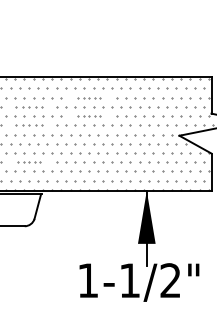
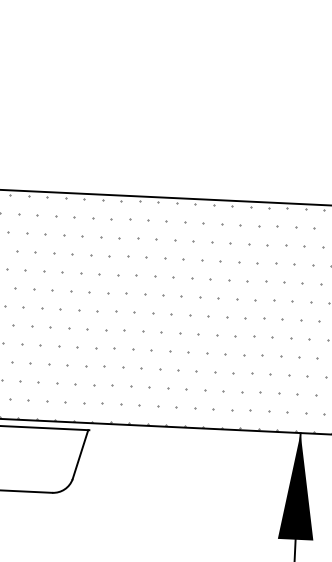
part: (89, 98) -> (194, 242), size x1.67
part: (29, 107) -> (73, 255), size x1.43
part: (89, 116) -> (192, 278), size x1.67
part: (29, 125) -> (71, 291), size x1.43
part: (29, 162) -> (67, 365), size x1.67

